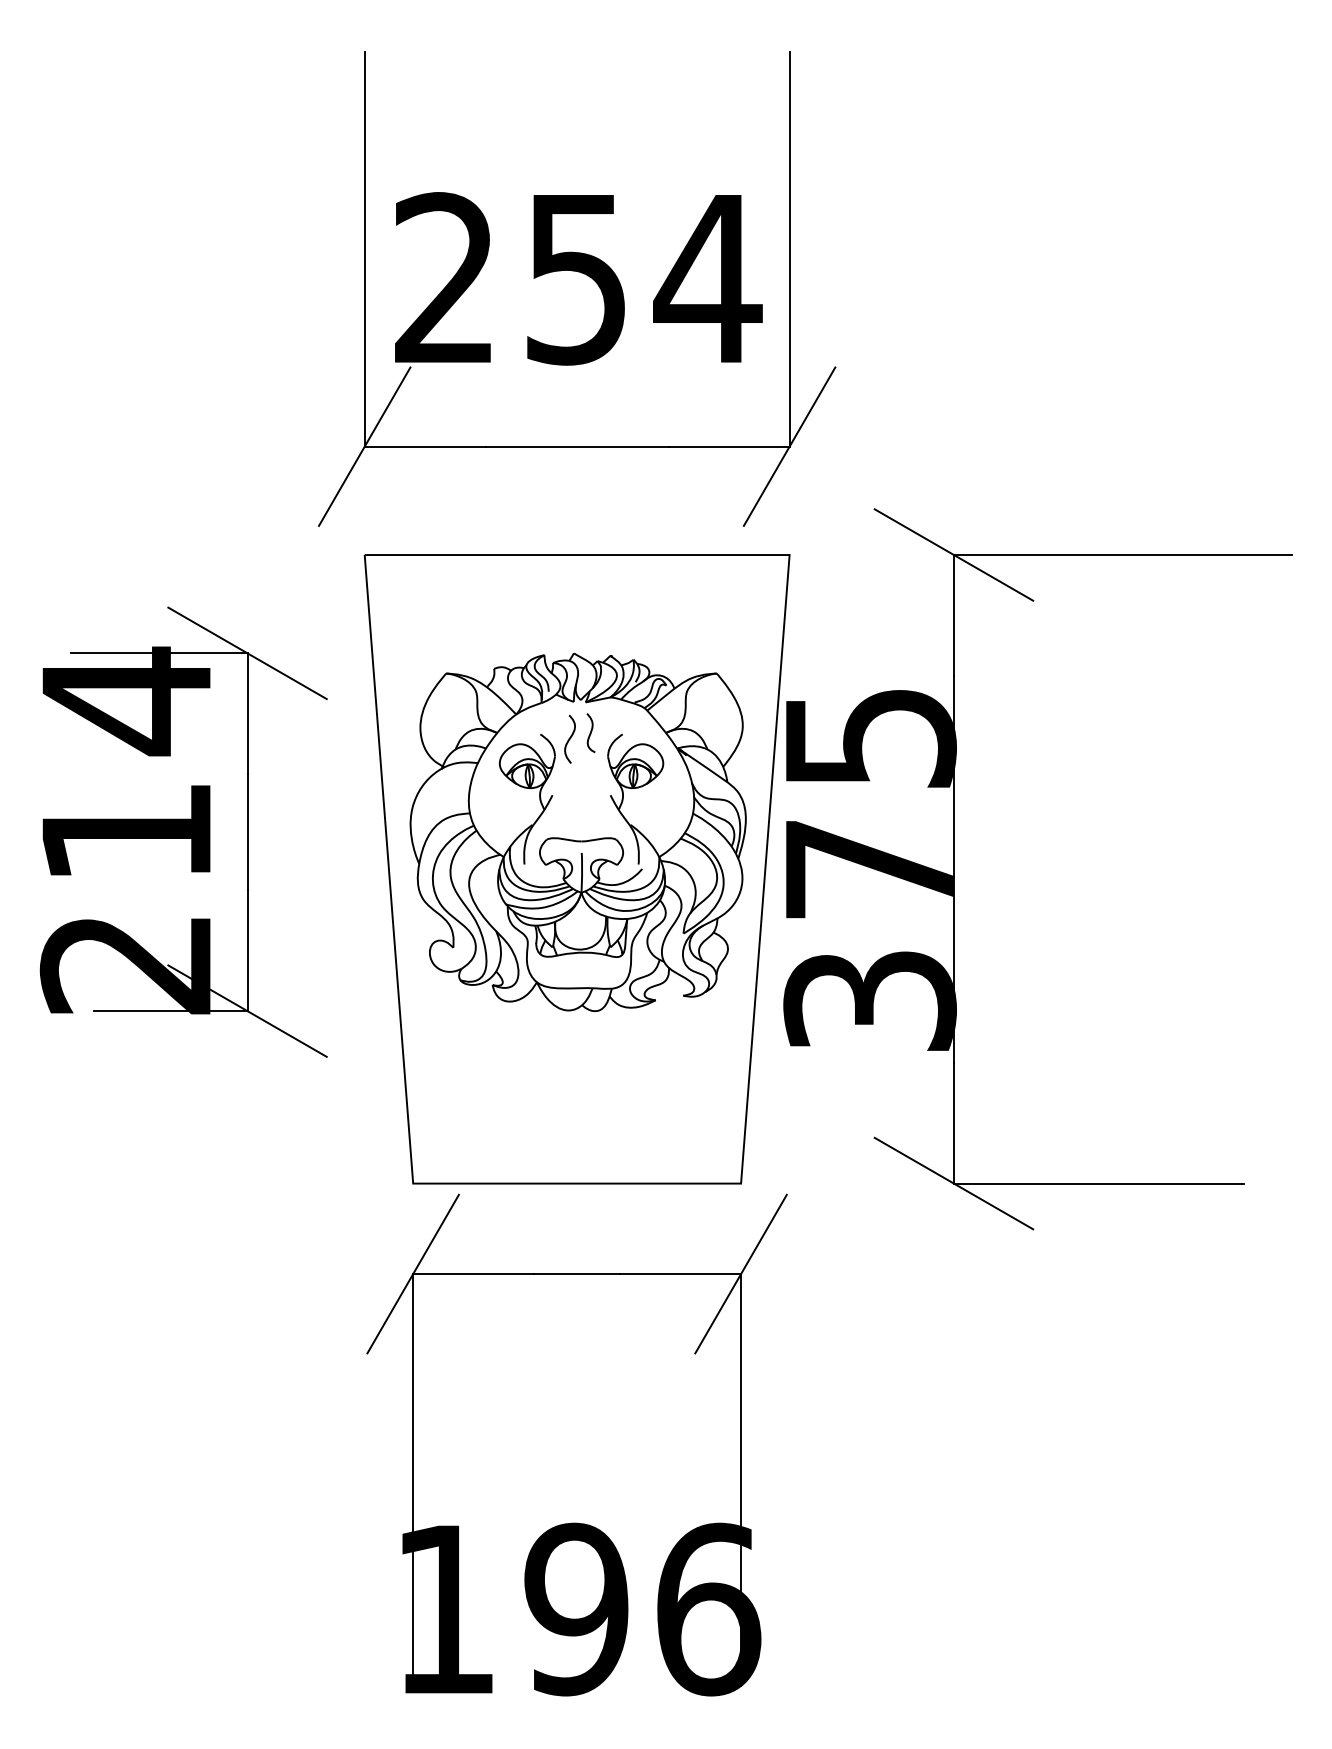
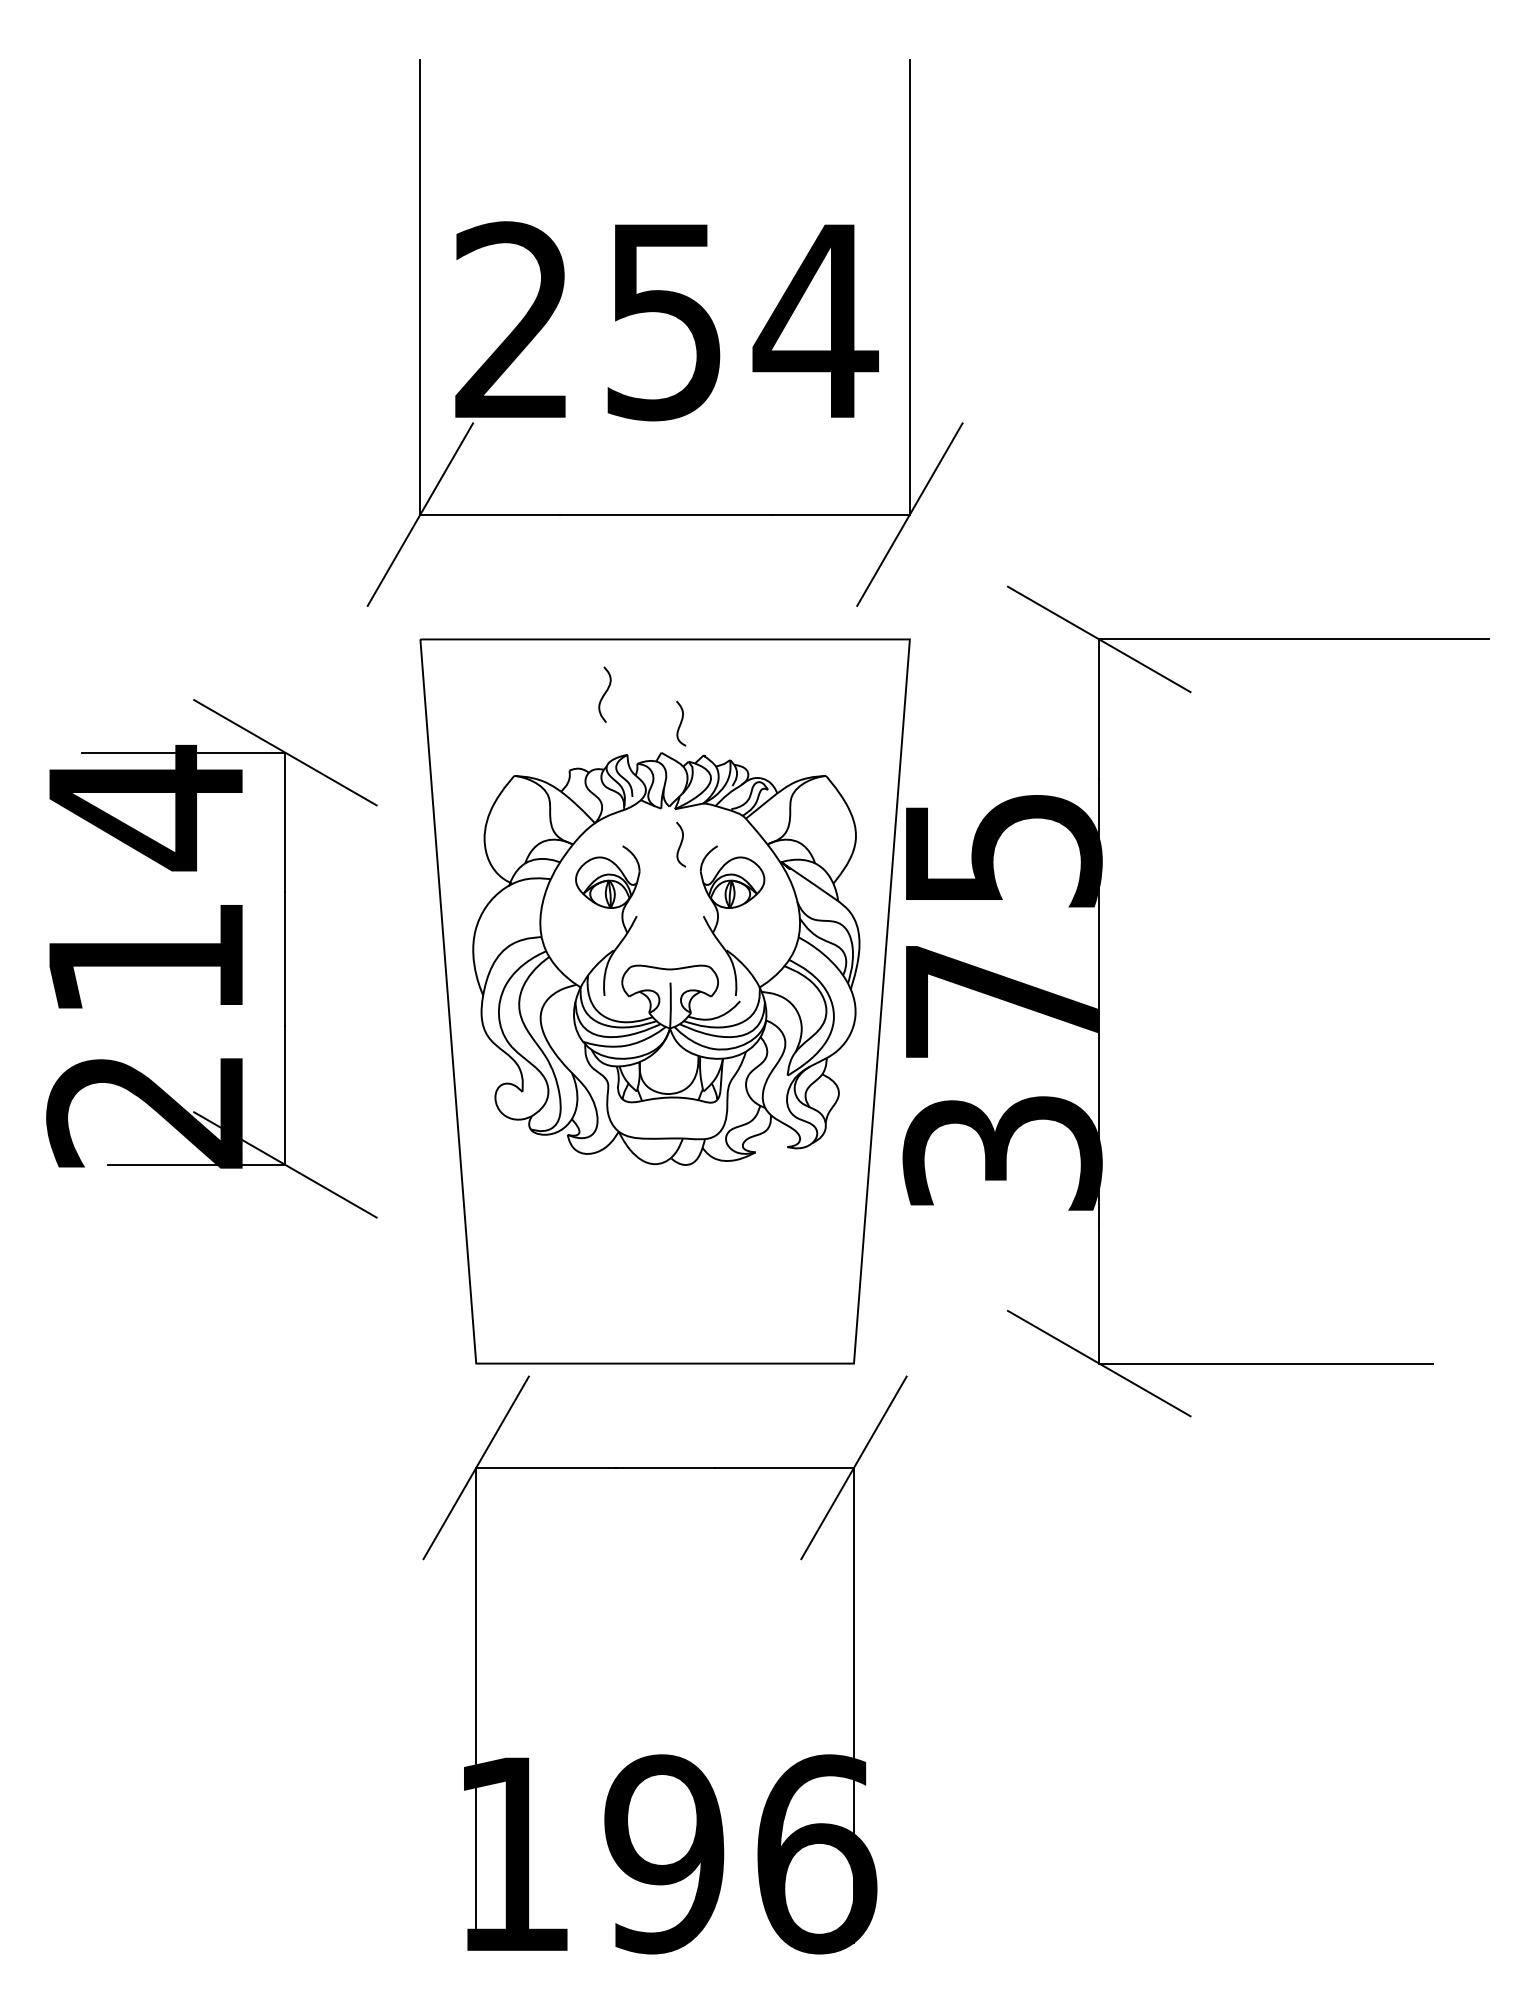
curve: (591, 627) -> (681, 723), added
curve: (569, 739) -> (604, 694), moved

